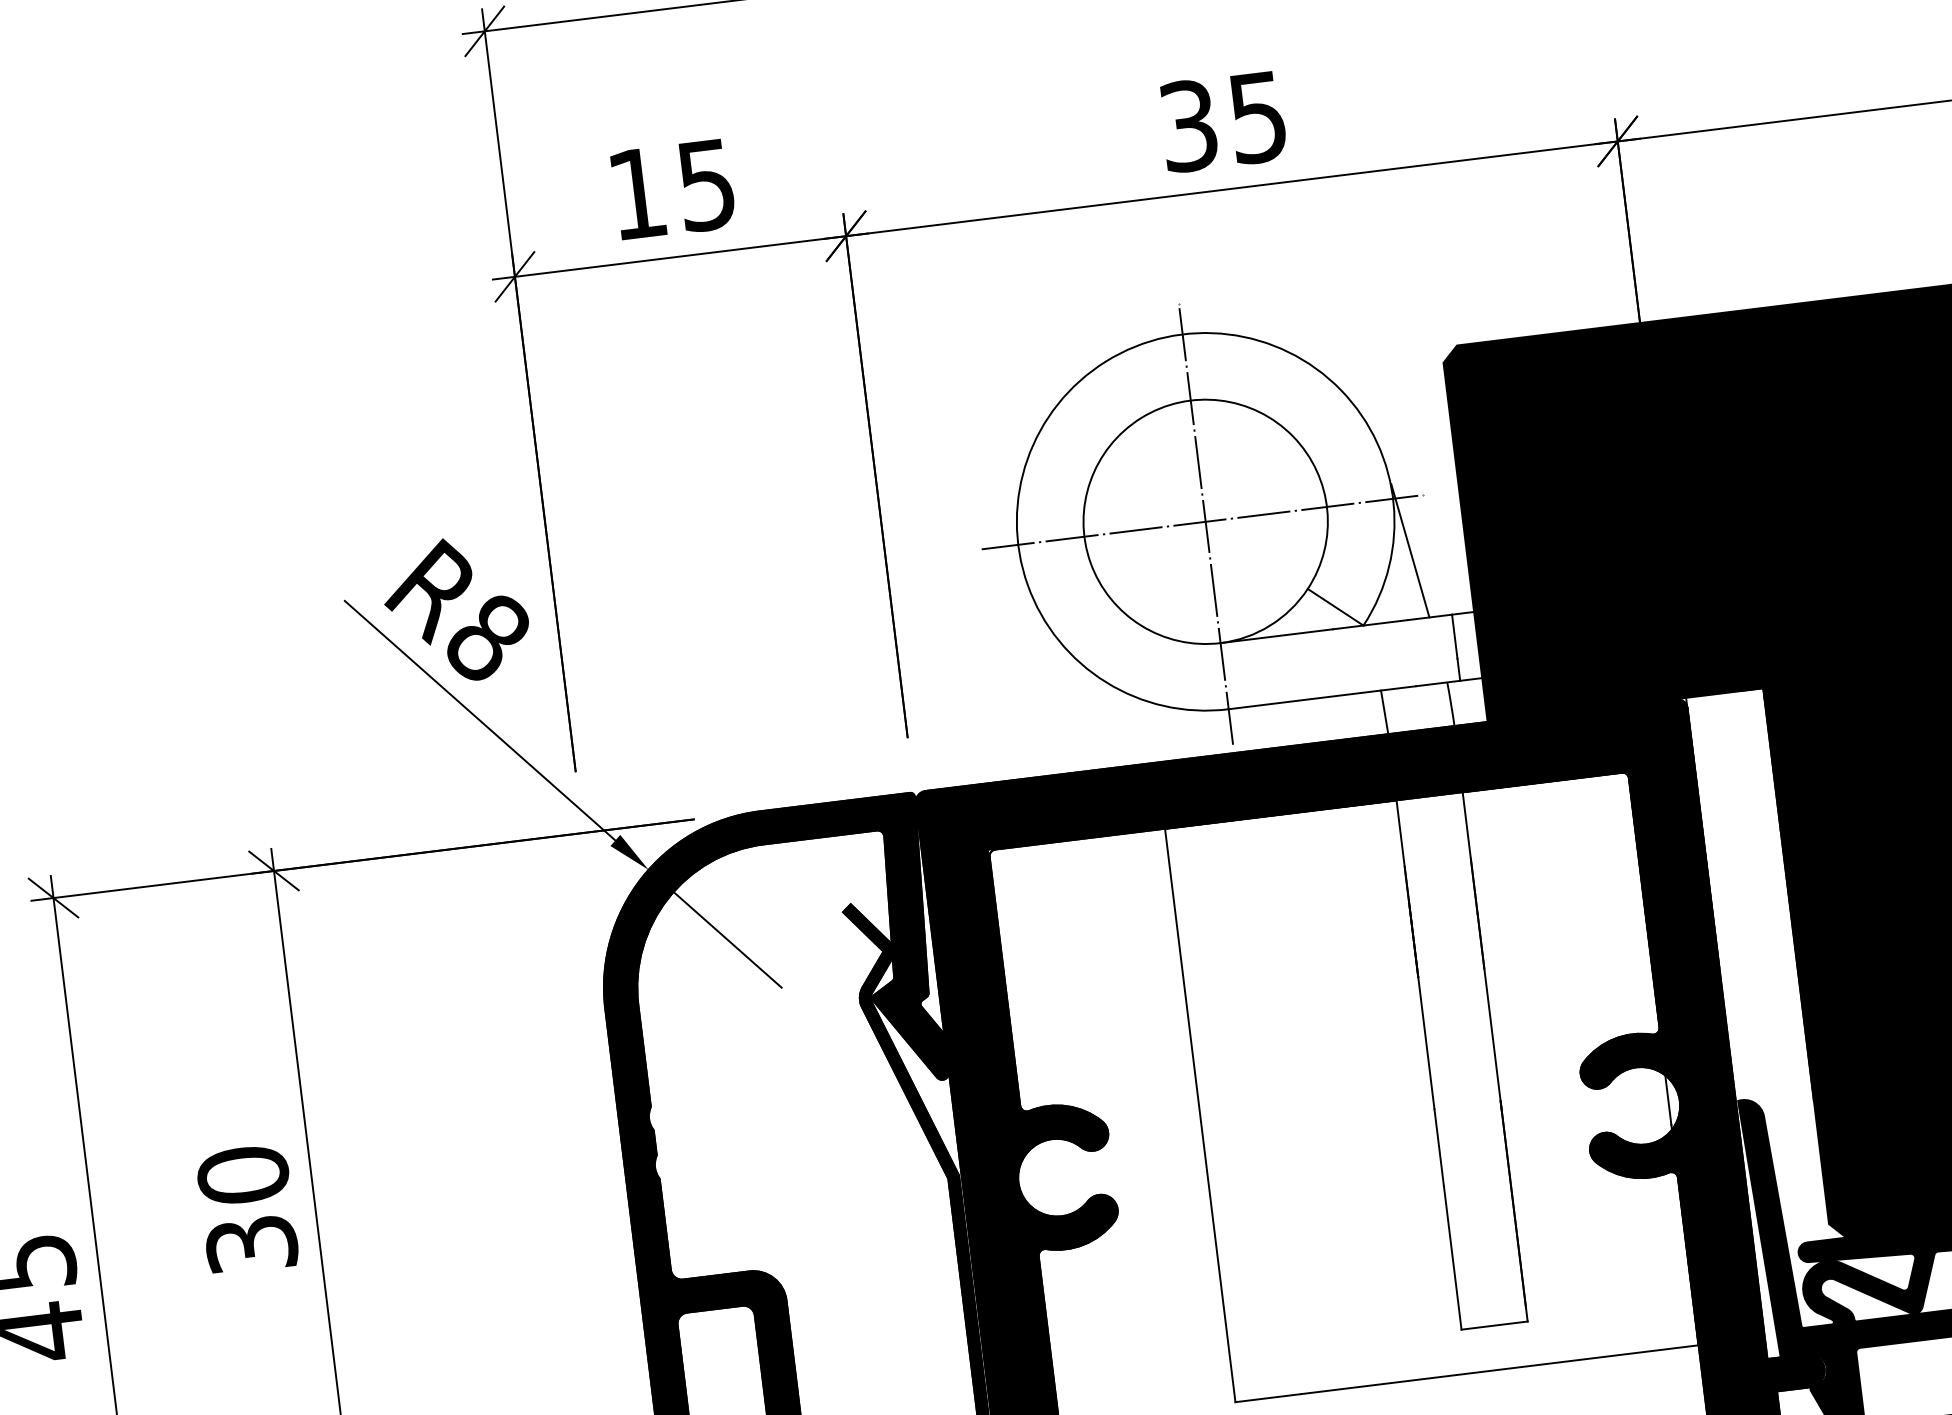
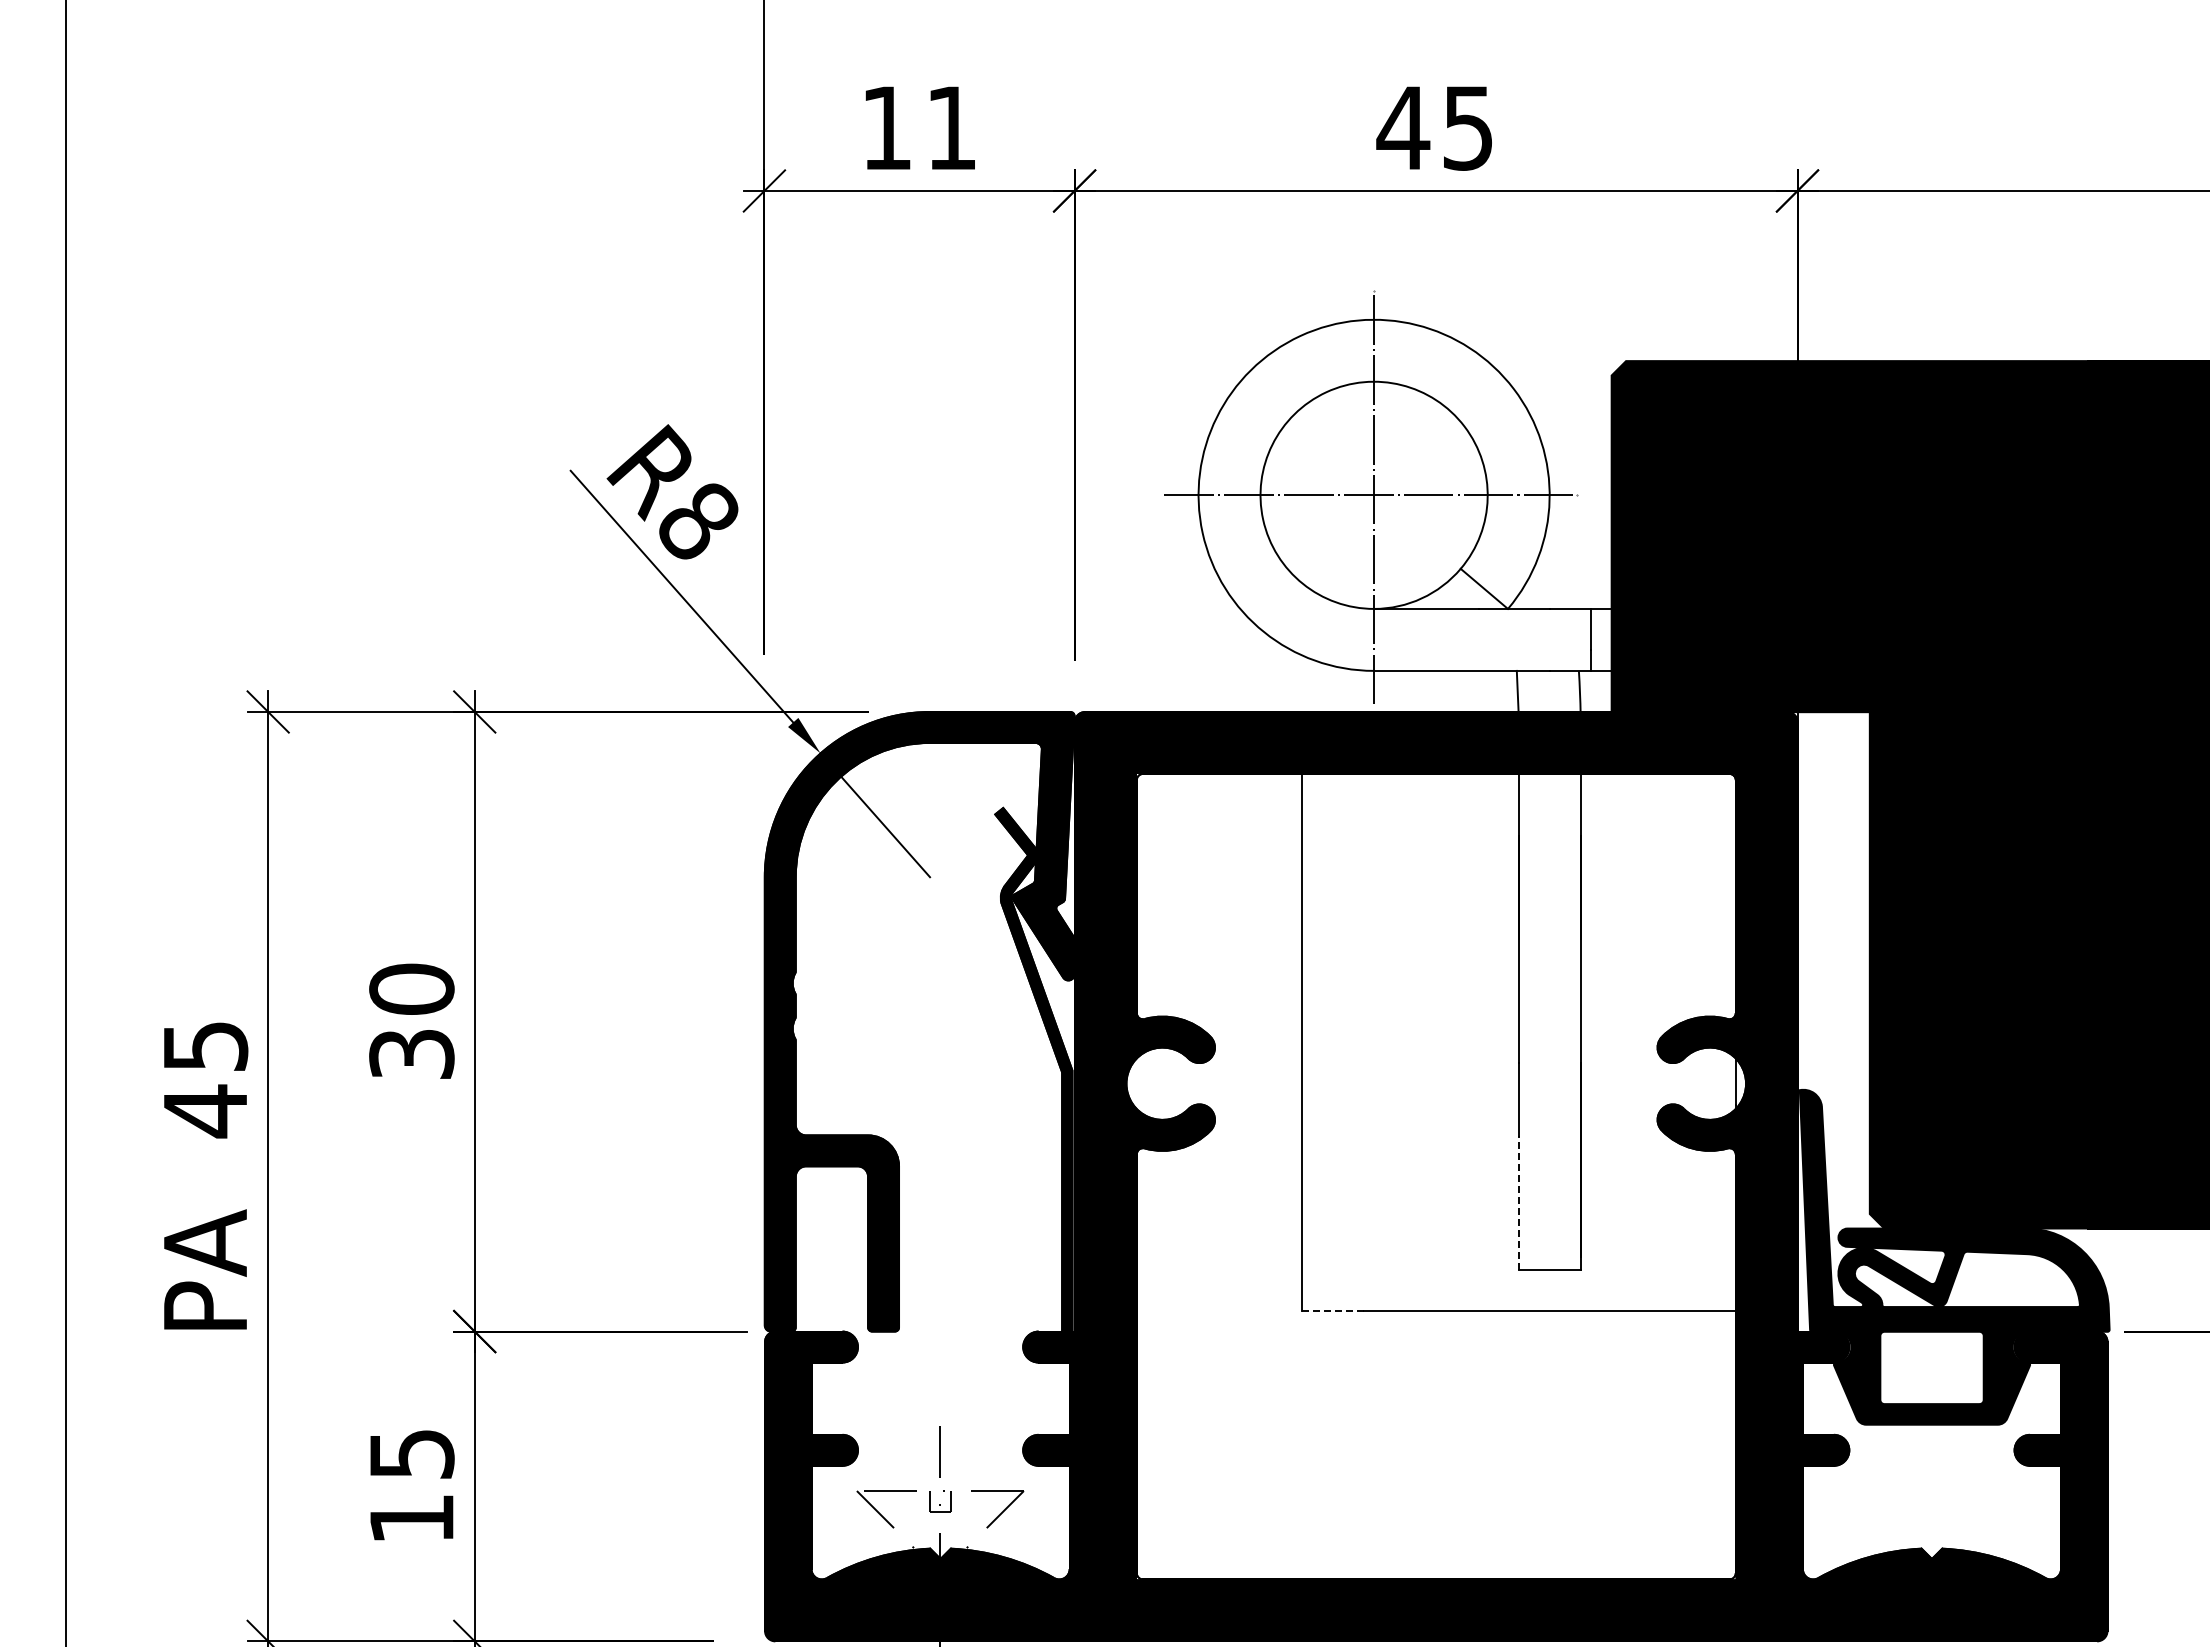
text: (1188, 125) -> (1403, 127), 35 -> 45
text: (706, 185) -> (951, 128), 15 -> 11
line: (1410, 550) -> (1559, 544), removed
line: (1452, 1257) -> (1518, 1202), solid -> dashed
line: (1268, 1398) -> (1332, 1311), solid -> dashed

